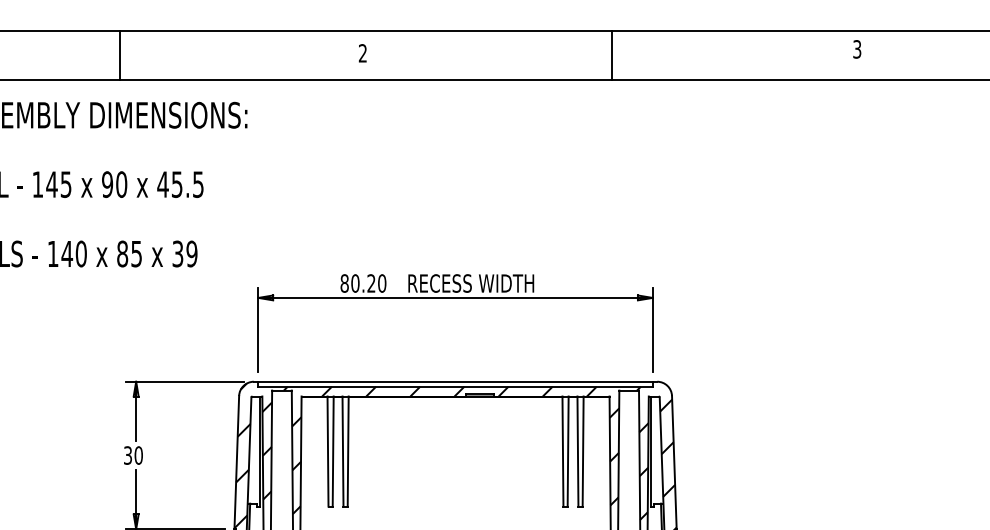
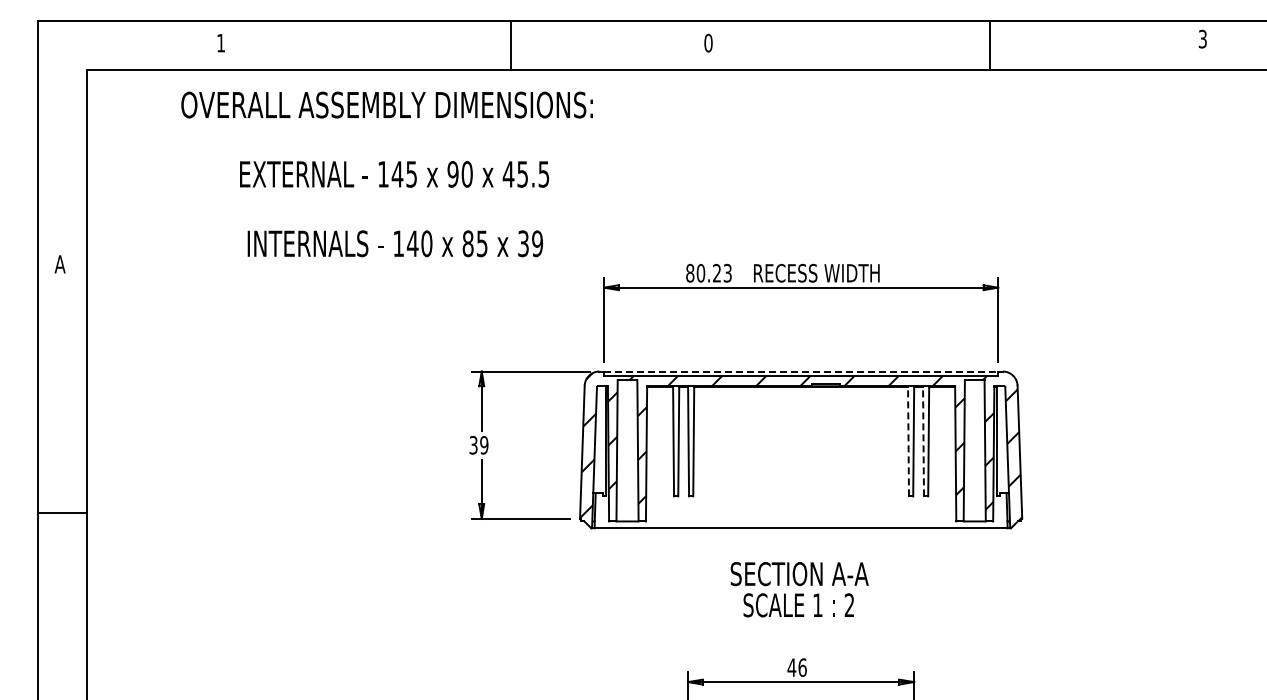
text: (362, 52) -> (708, 42), 2 -> 0
line: (119, 55) -> (510, 45), moved
line: (611, 55) -> (990, 45), moved
text: (381, 283) -> (727, 273), 80.20 -> 80.23
line: (455, 381) -> (801, 371), solid -> dashed
line: (562, 450) -> (908, 440), solid -> dashed
line: (577, 450) -> (923, 440), solid -> dashed
text: (138, 455) -> (484, 445), 30 -> 39

